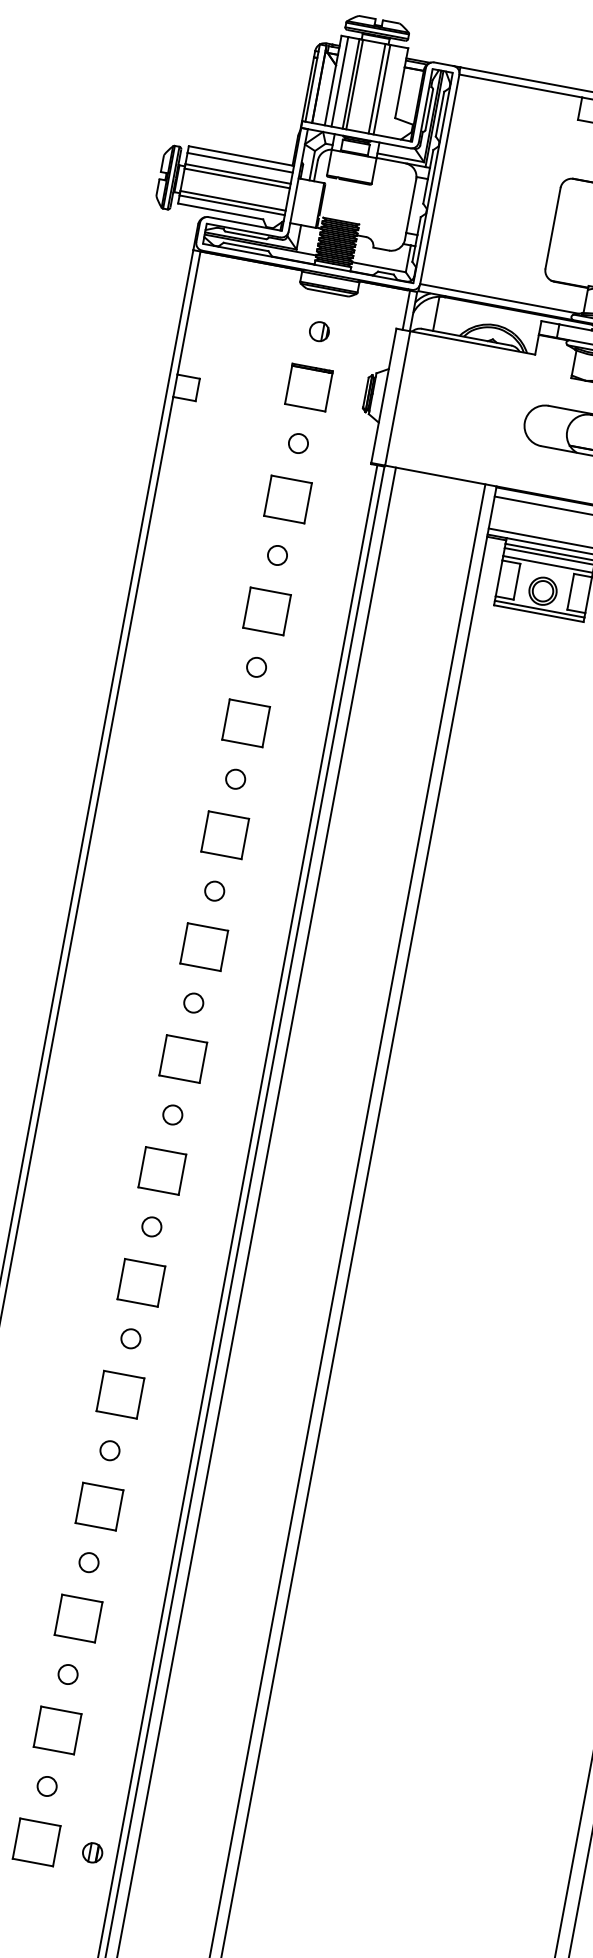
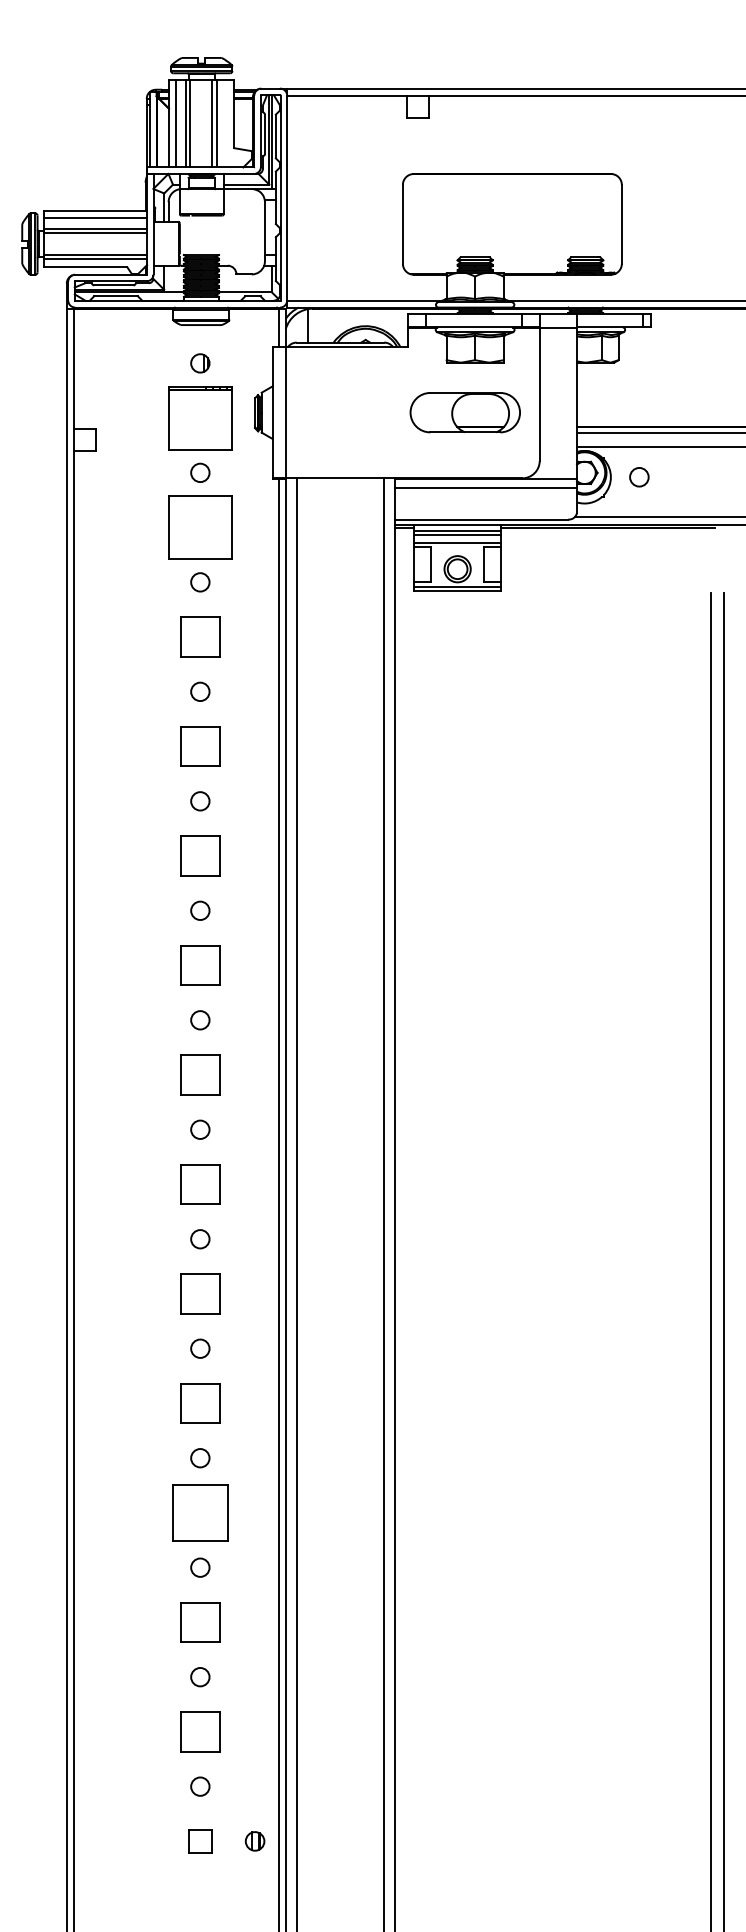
part: (309, 386) -> (200, 417), size x1.6
part: (288, 499) -> (200, 527), size x1.6
part: (99, 1506) -> (200, 1512), size x1.4
part: (36, 1842) -> (200, 1841), size x0.6

